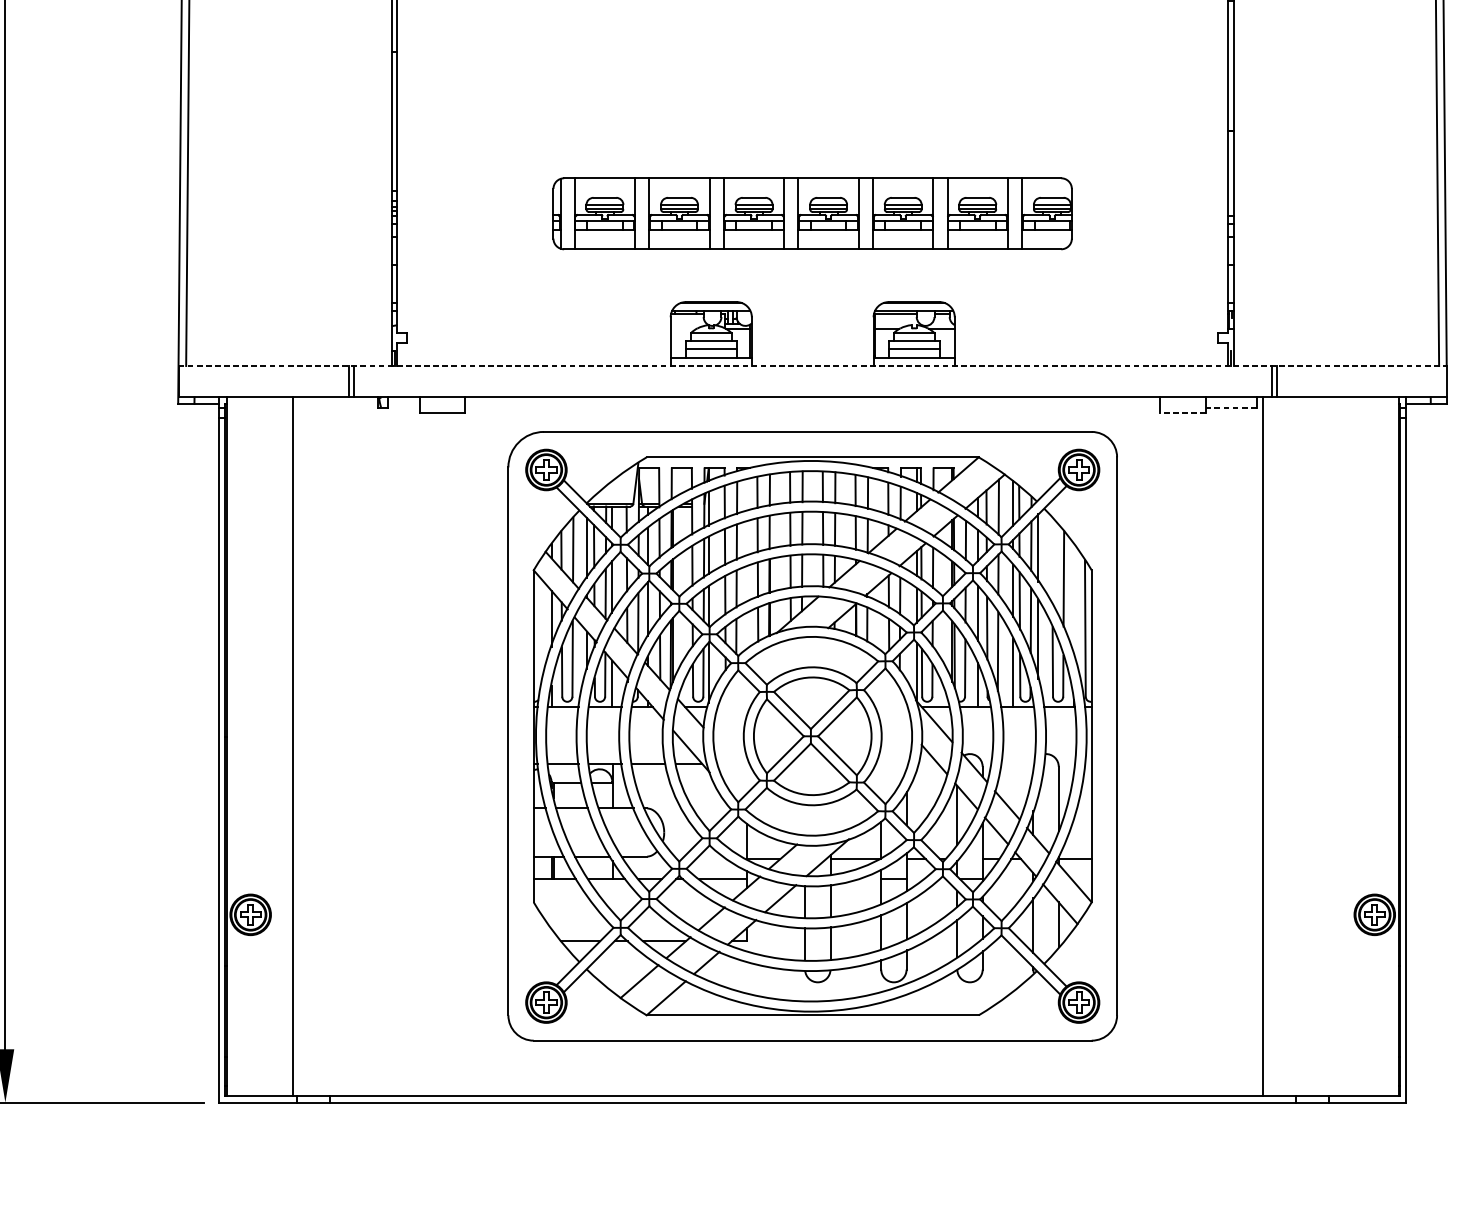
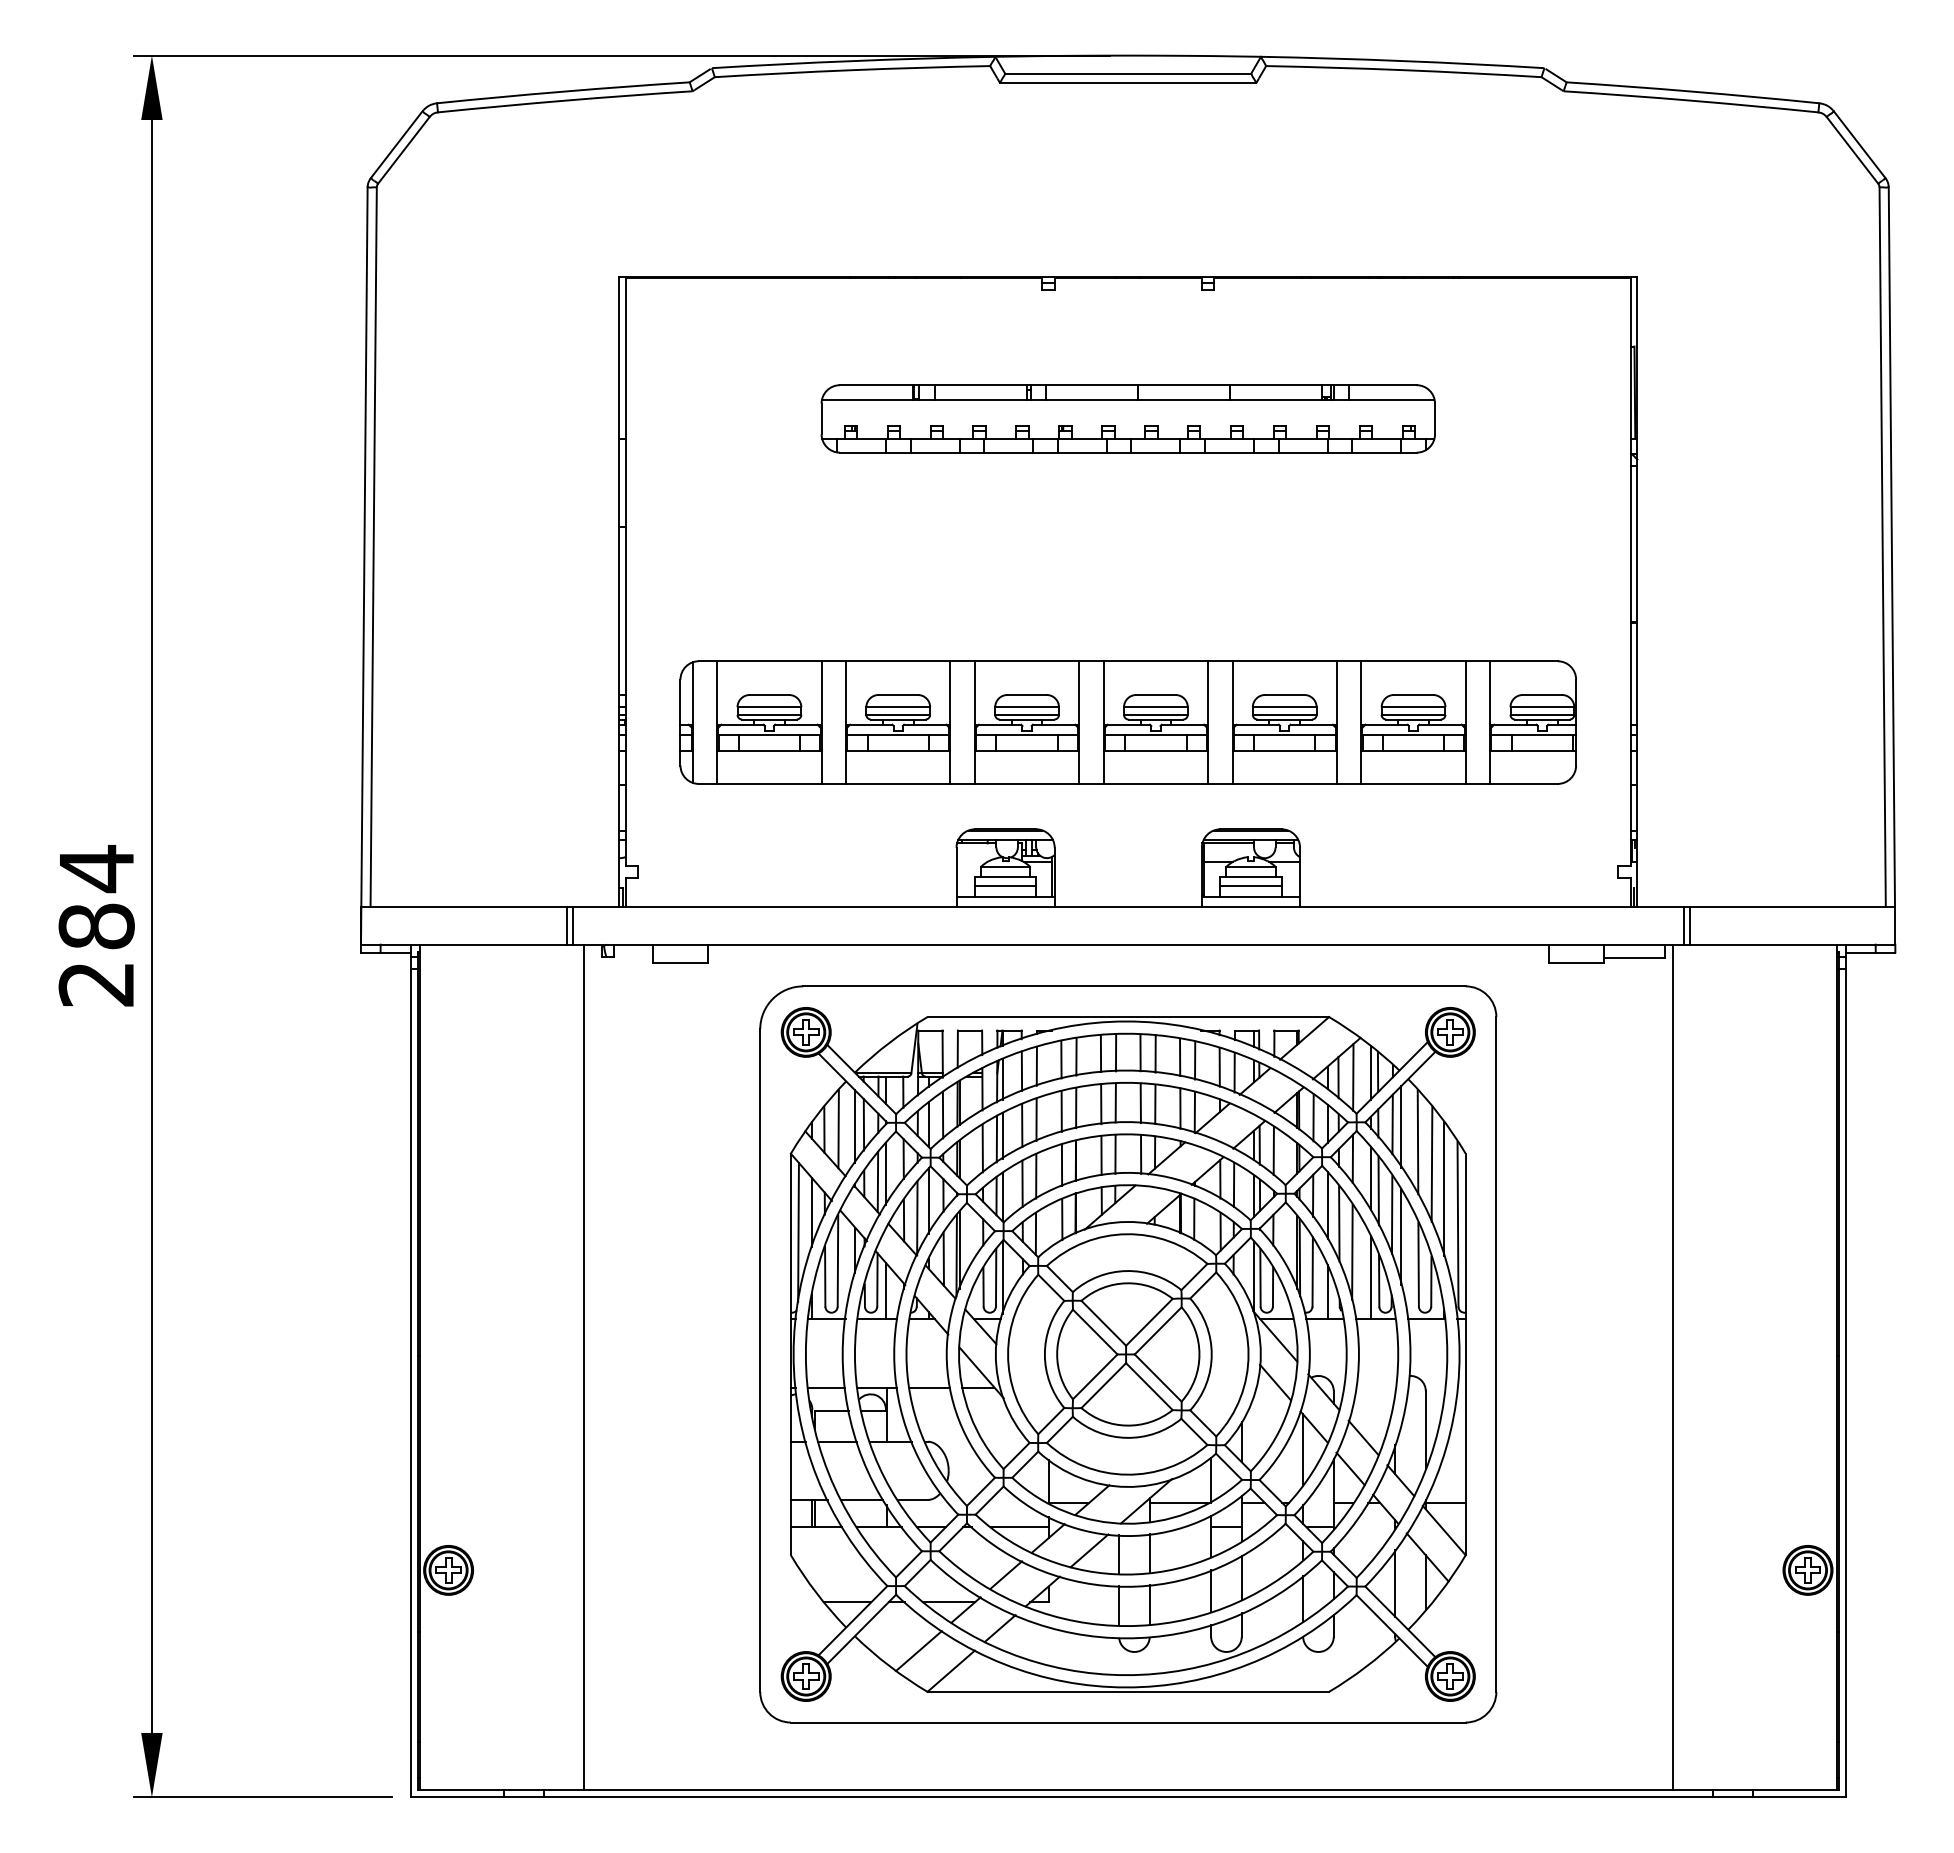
part: (812, 213) -> (1127, 722), size x1.43
line: (812, 365) -> (1128, 906), dashed -> solid
line: (1231, 408) -> (1634, 957), dashed -> solid
line: (1183, 413) -> (1576, 963), dashed -> solid
line: (1051, 561) -> (1417, 1142), added
line: (1074, 599) -> (1444, 1189), added
line: (540, 635) -> (798, 1232), added
line: (292, 747) -> (583, 1367), moved

